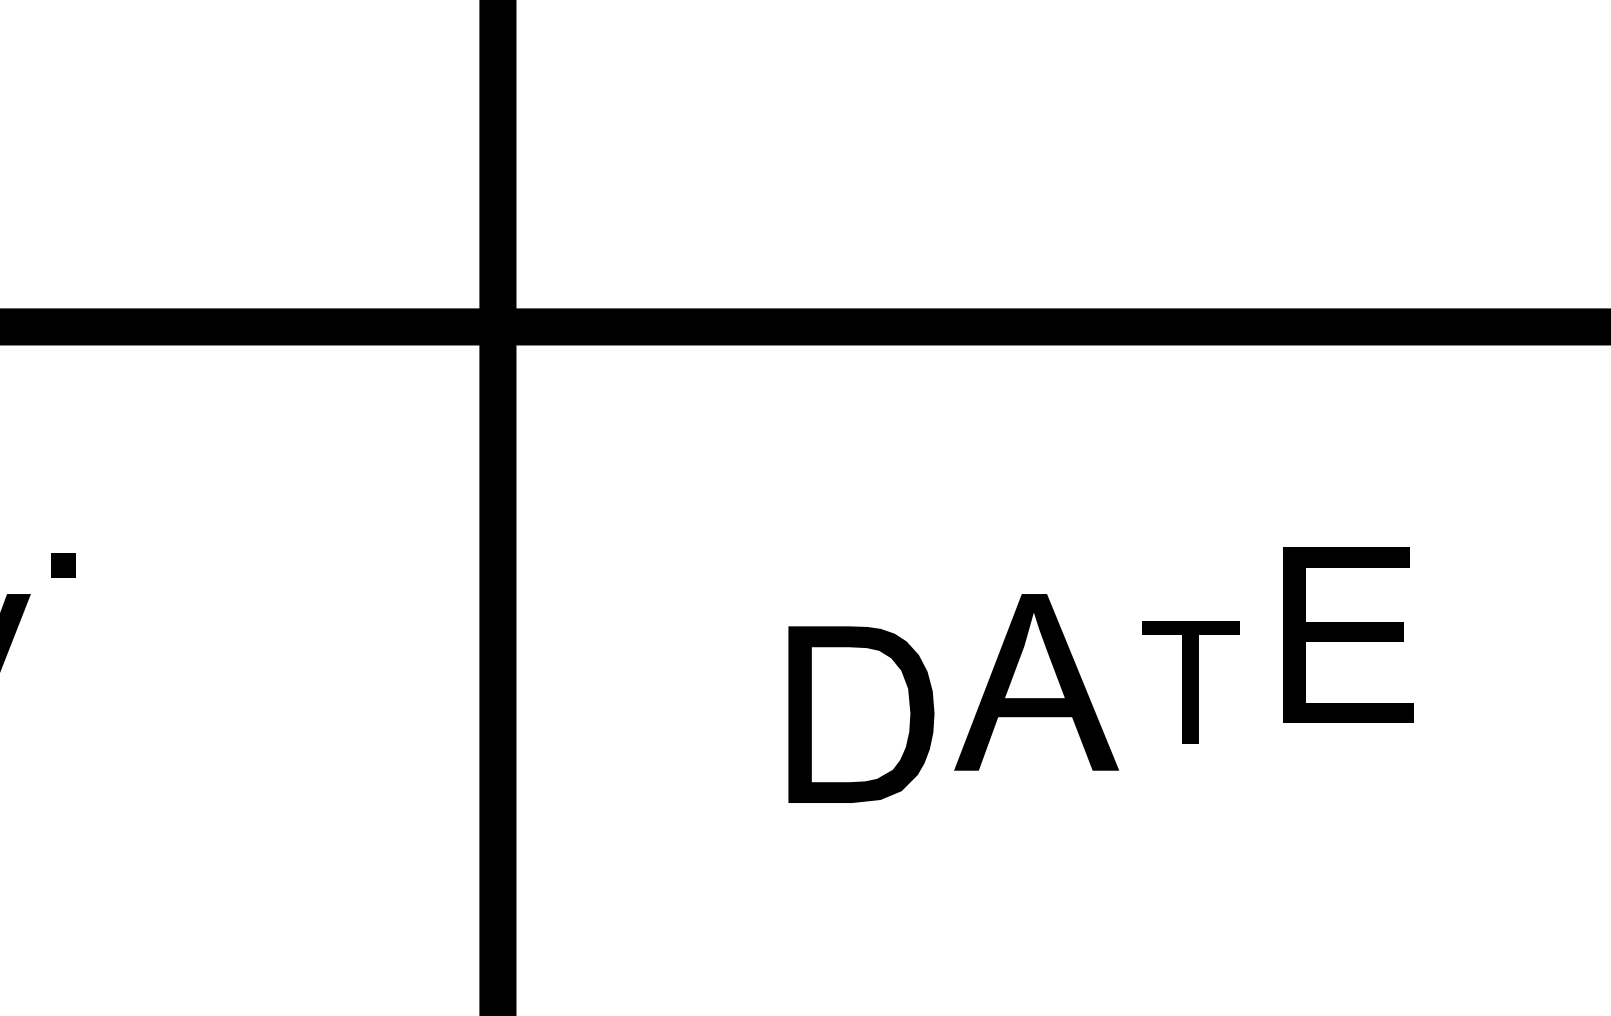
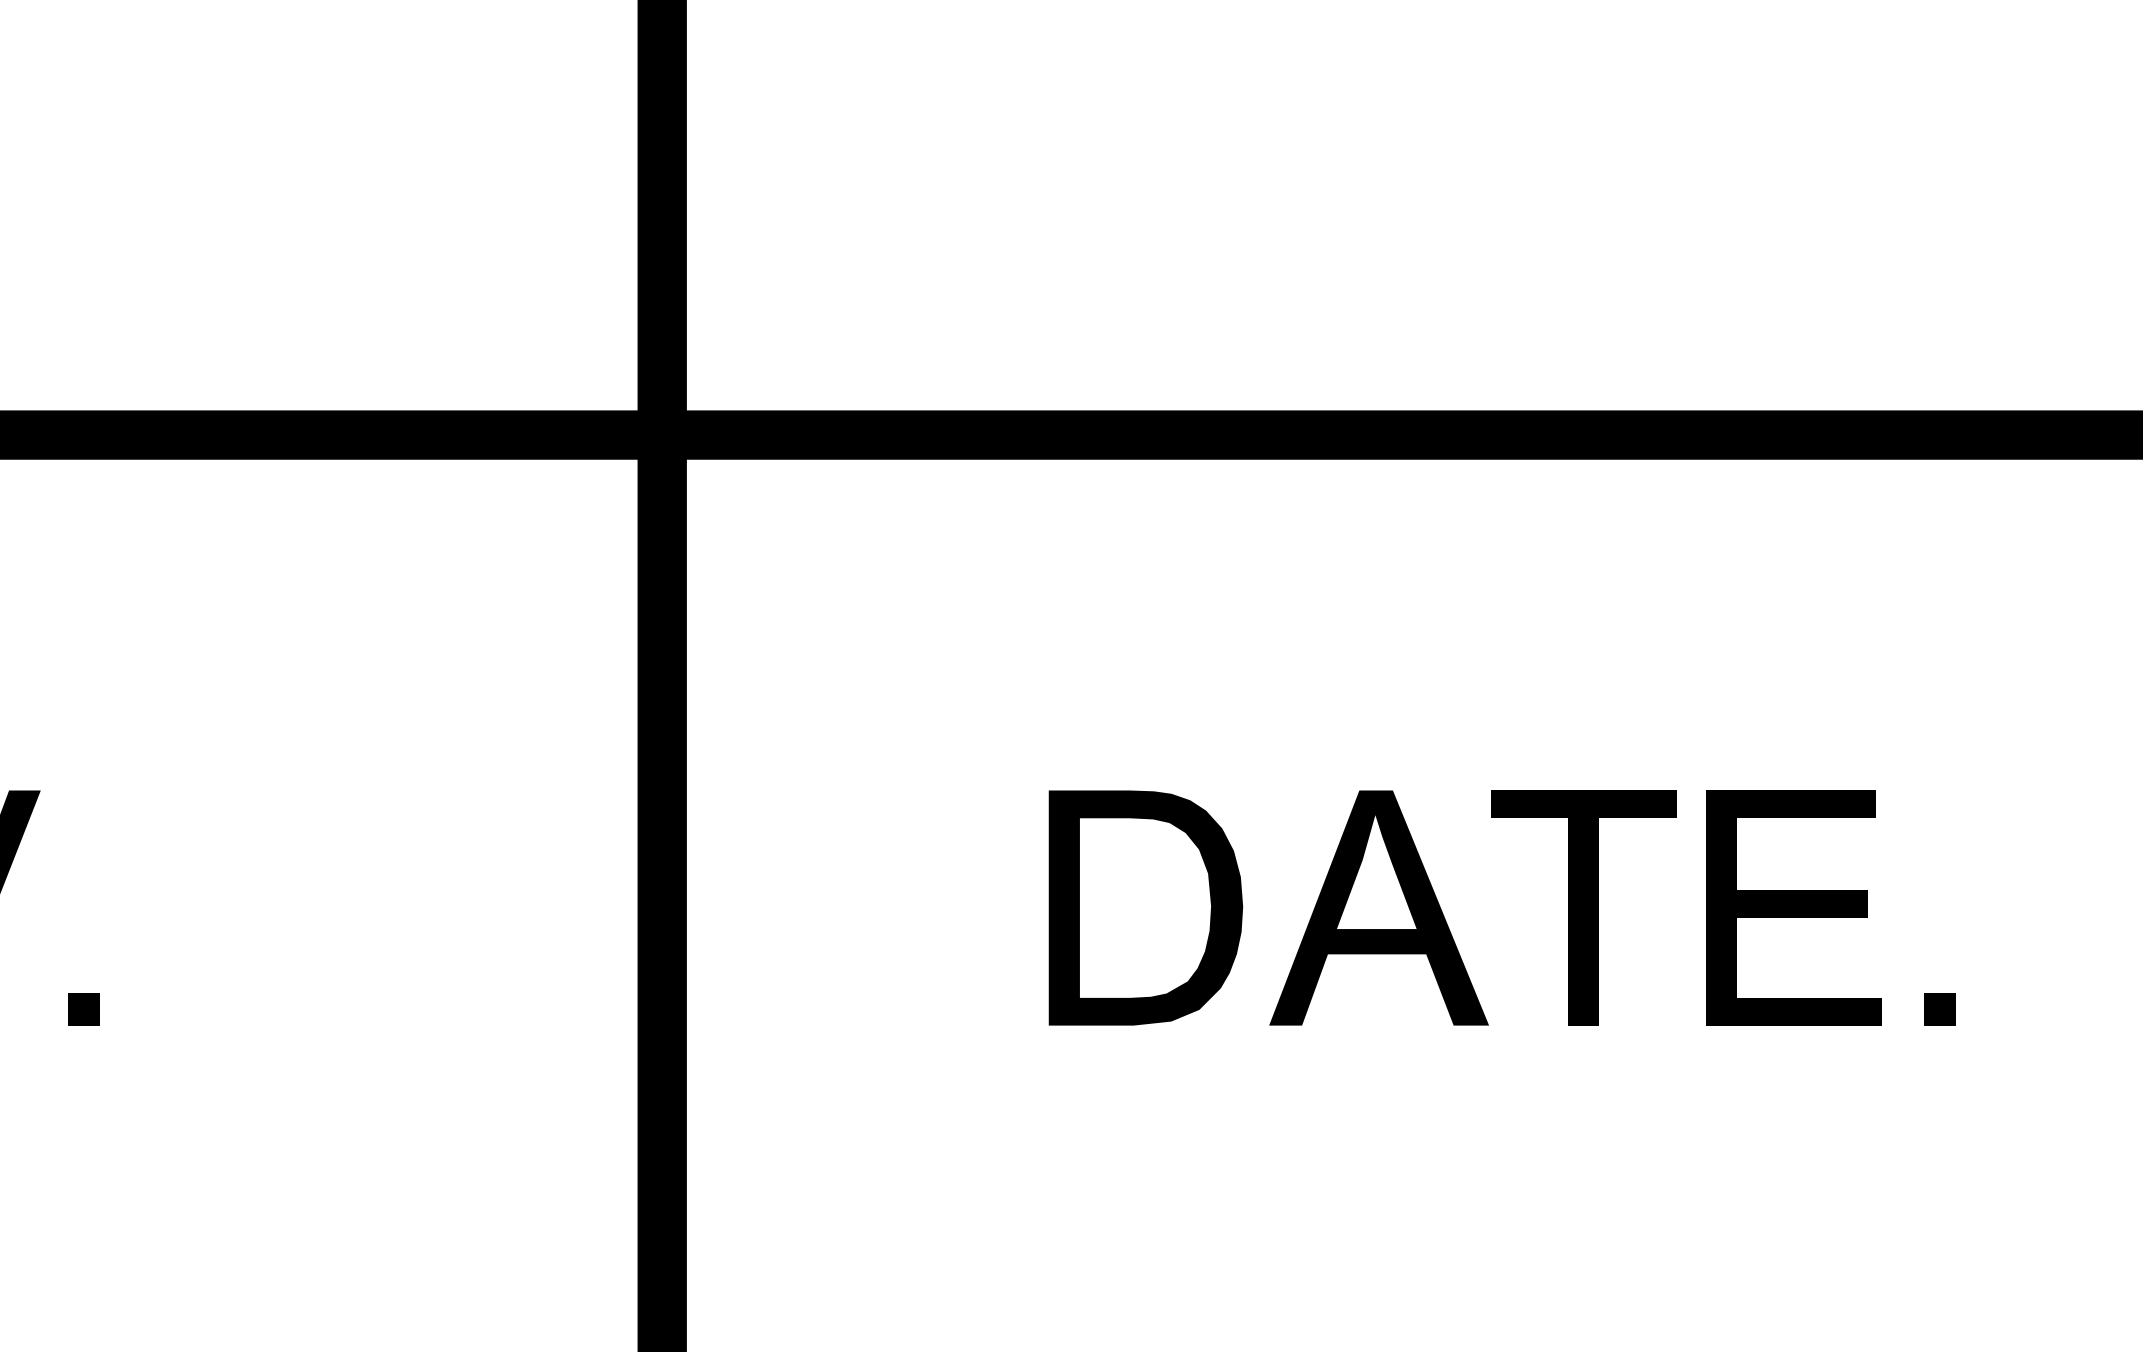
part: (63, 565) -> (83, 1009), moved
part: (1348, 634) -> (1793, 907), moved
part: (1190, 681) -> (1583, 907), size x1.43
part: (861, 714) -> (1145, 907), moved
fill: (1457, 757) -> (1939, 1008), added

